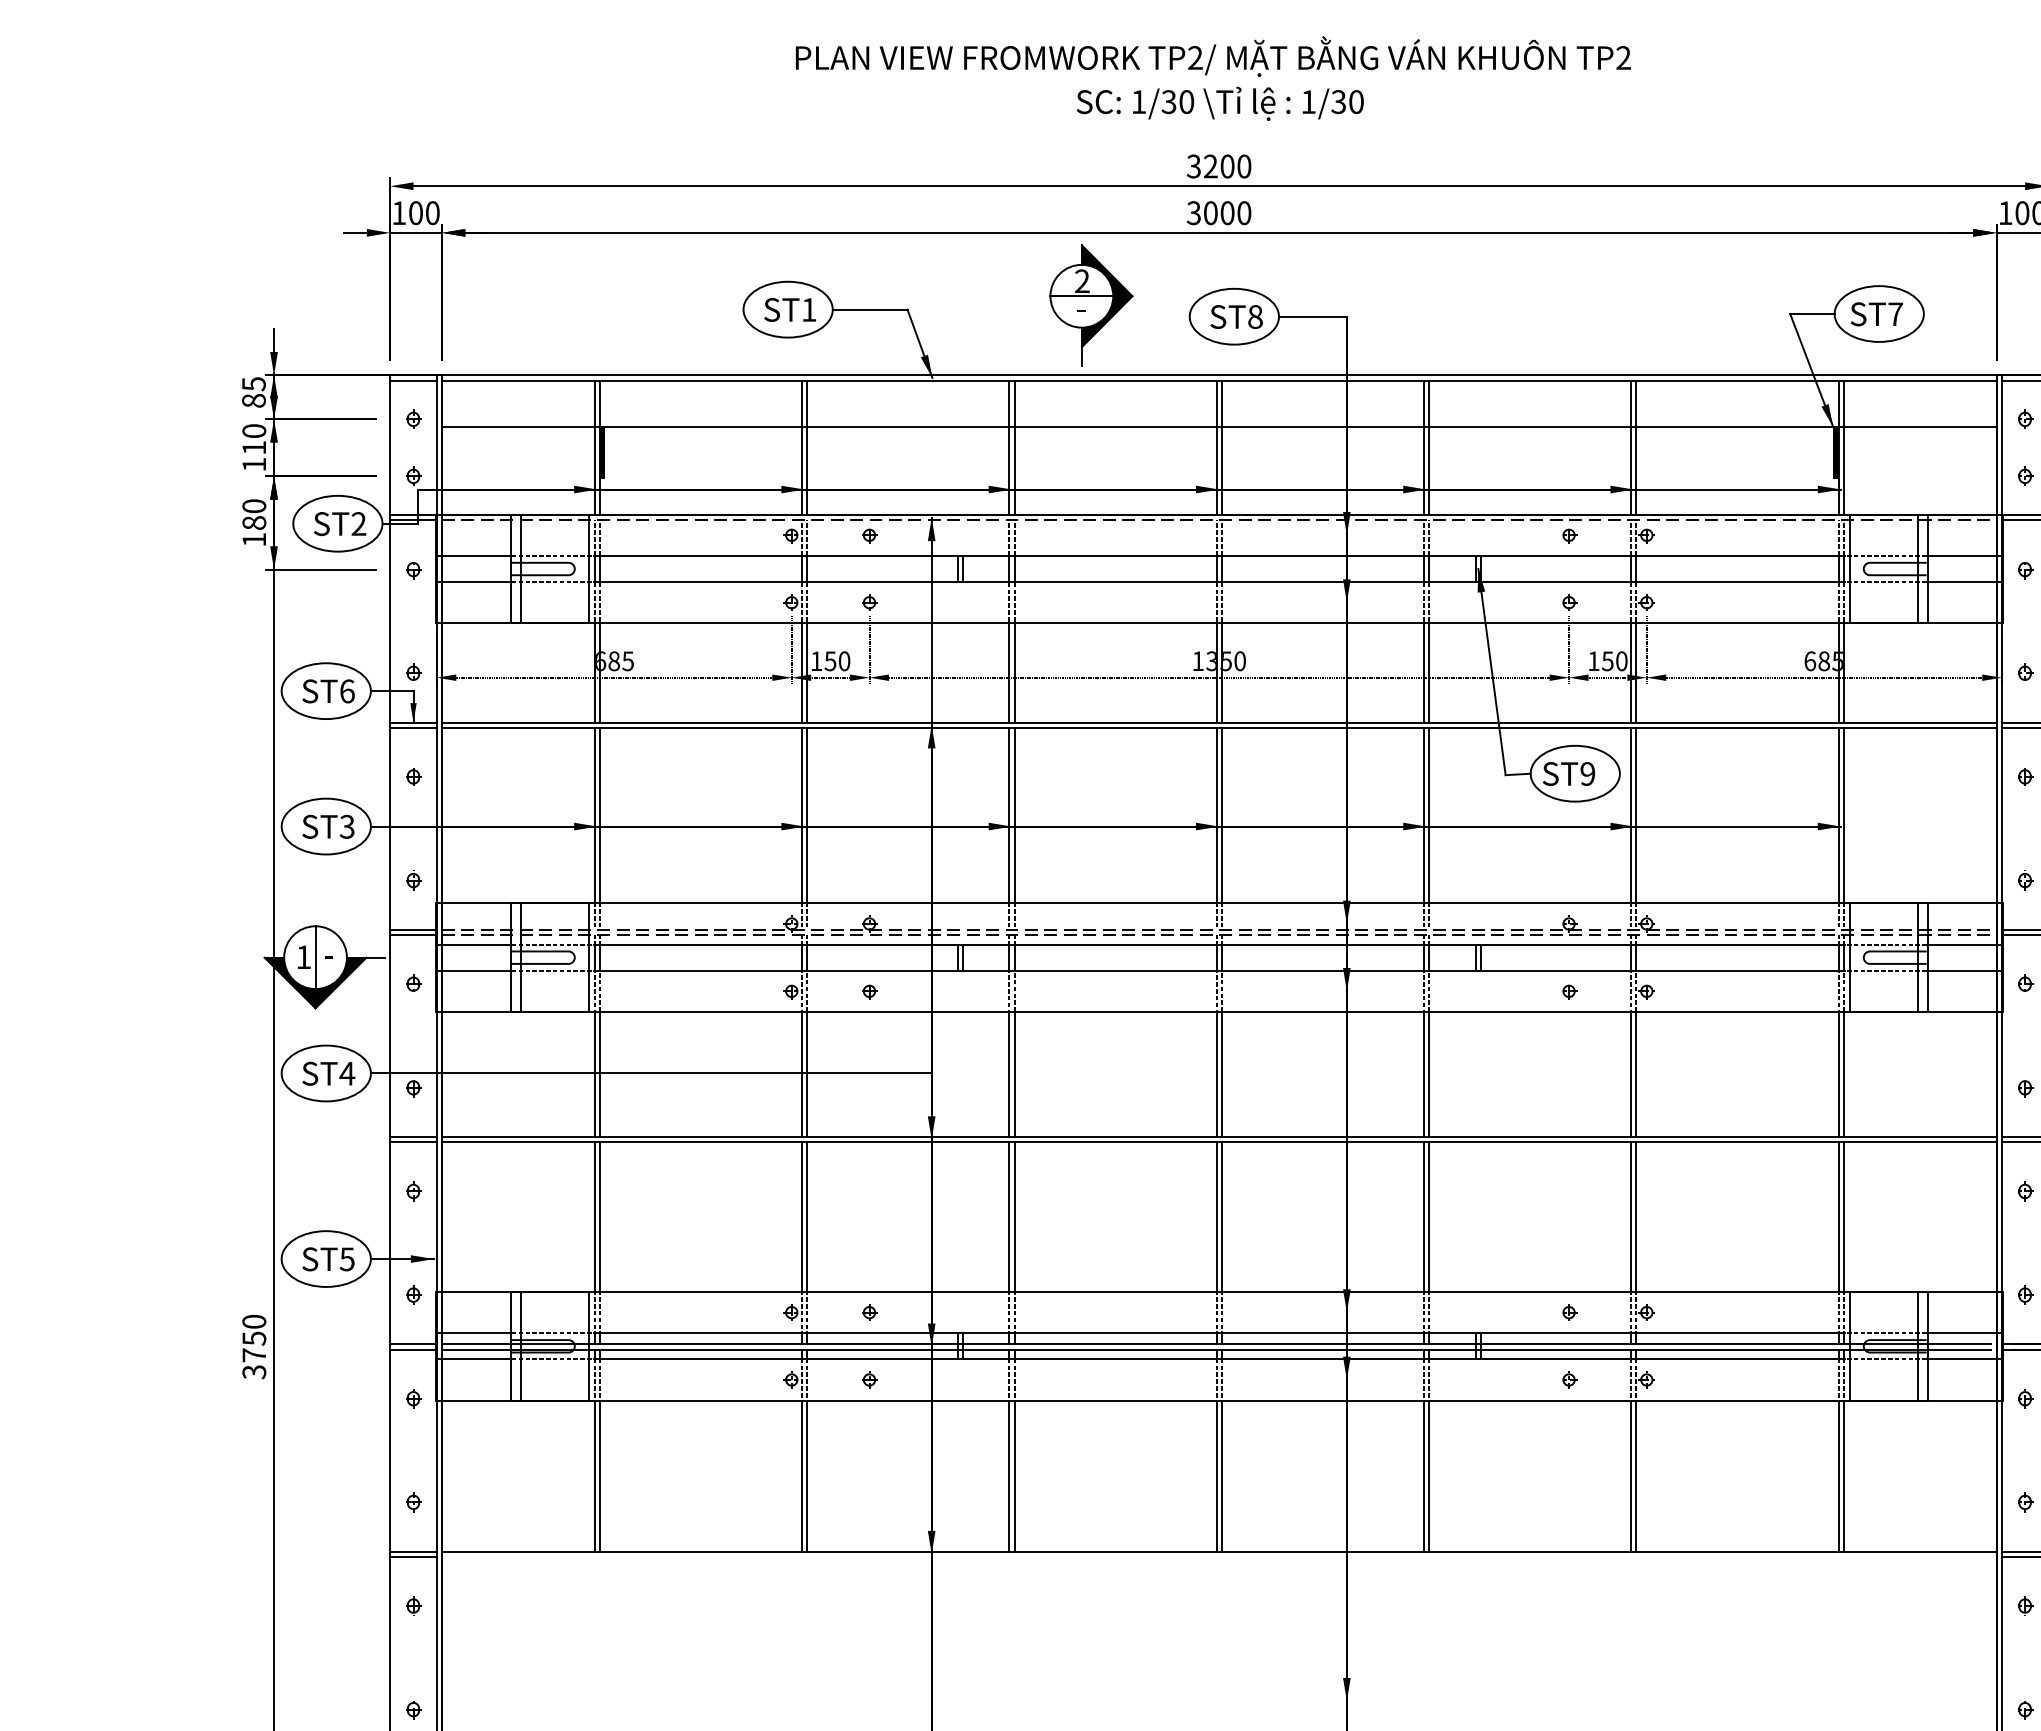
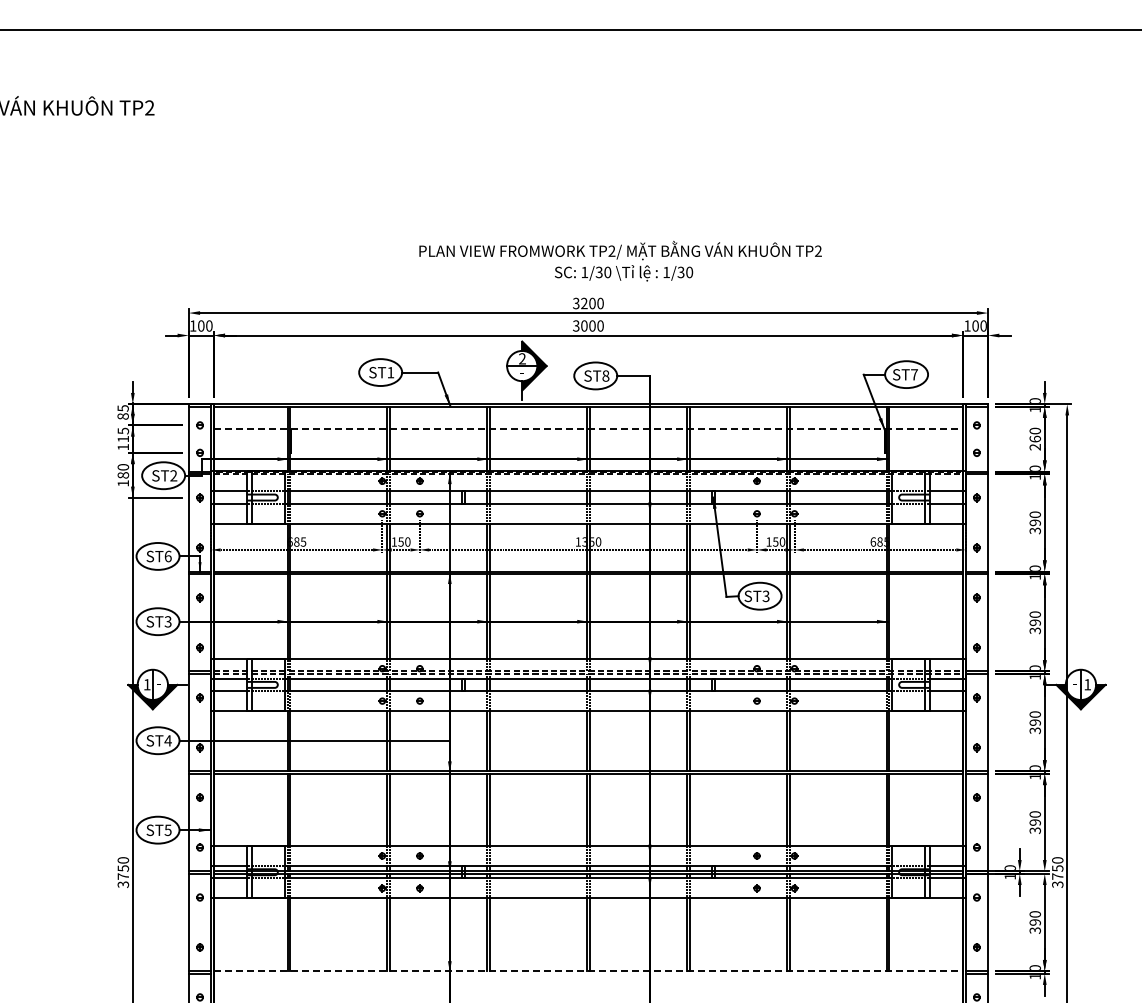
text: (1213, 77) -> (620, 260), moved
line: (1219, 427) -> (588, 429), solid -> dashed
text: (252, 429) -> (122, 430), 110 -> 115
text: (1586, 774) -> (765, 596), ST9 -> ST3
line: (1219, 1552) -> (588, 971), solid -> dashed

